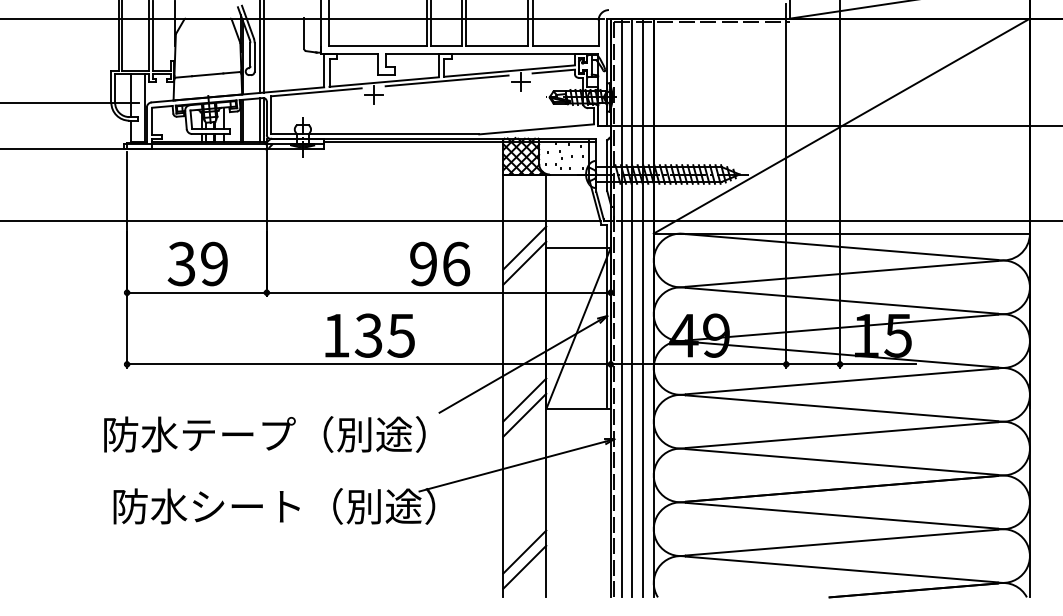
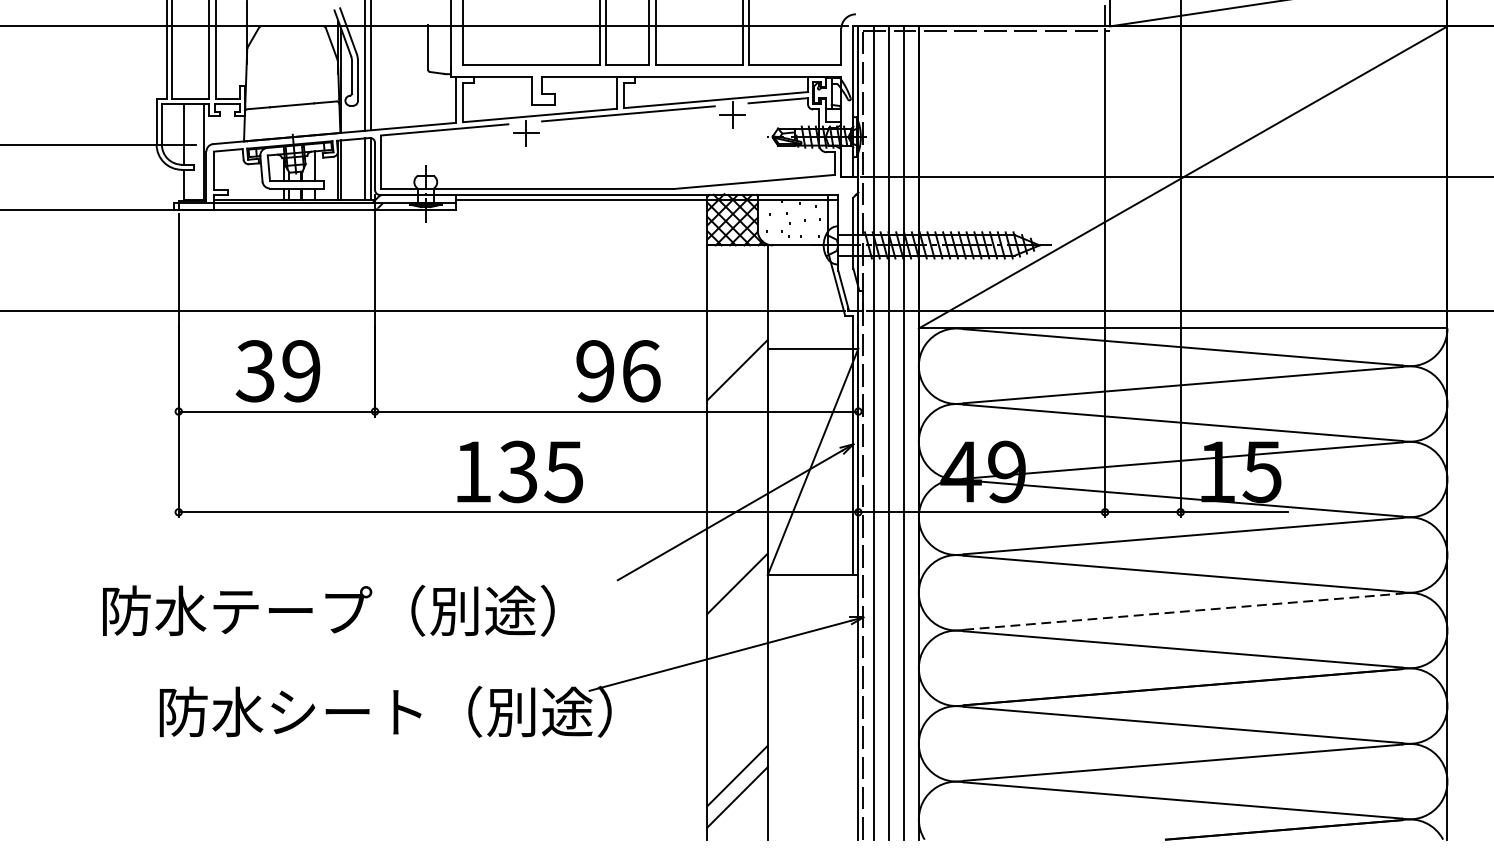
line: (524, 247) -> (737, 347), removed
line: (524, 399) -> (737, 561), removed
text: (264, 434) -> (328, 610), moved
line: (842, 435) -> (1184, 612), solid -> dashed

